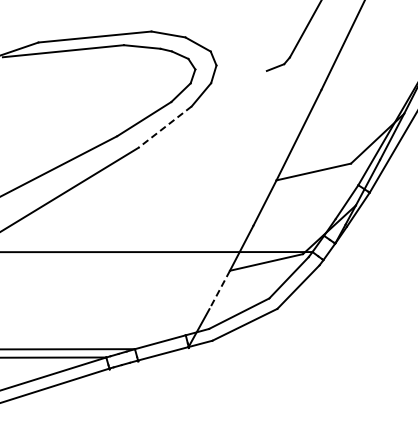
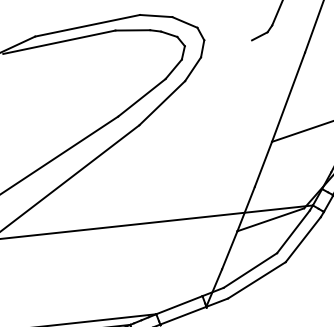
line: (165, 127) -> (162, 103), dashed -> solid
line: (219, 289) -> (229, 249), dashed -> solid

